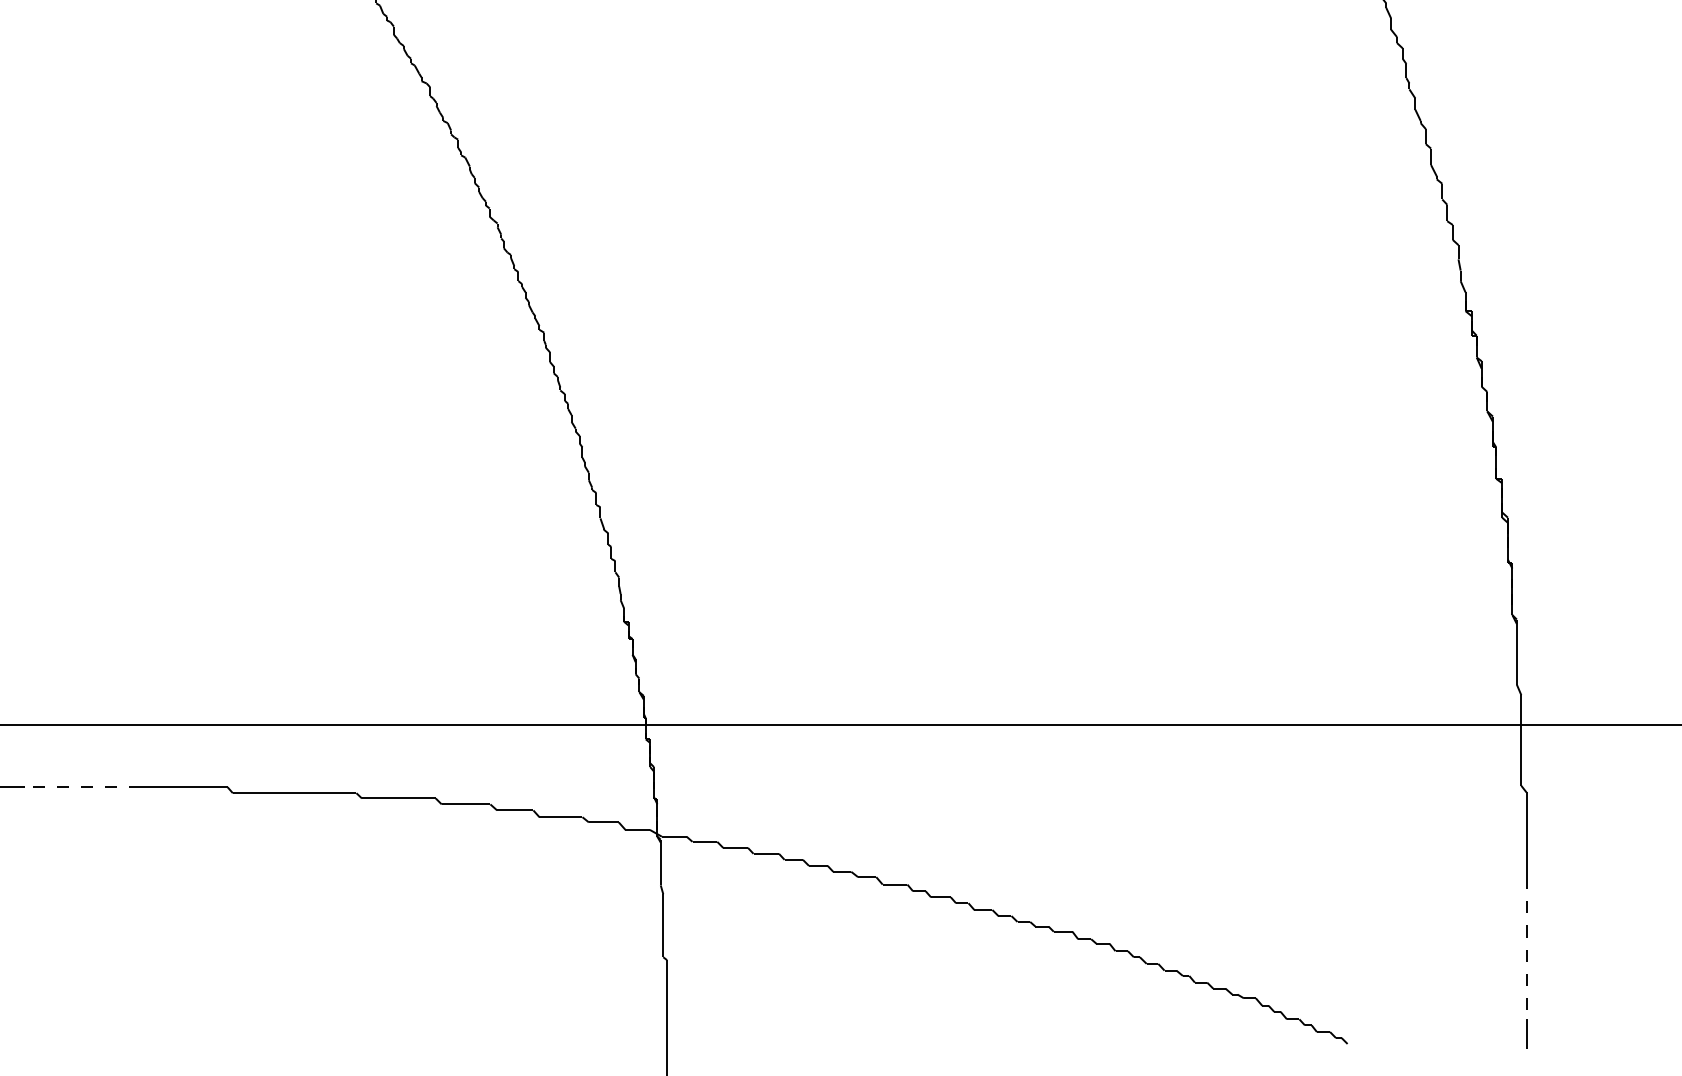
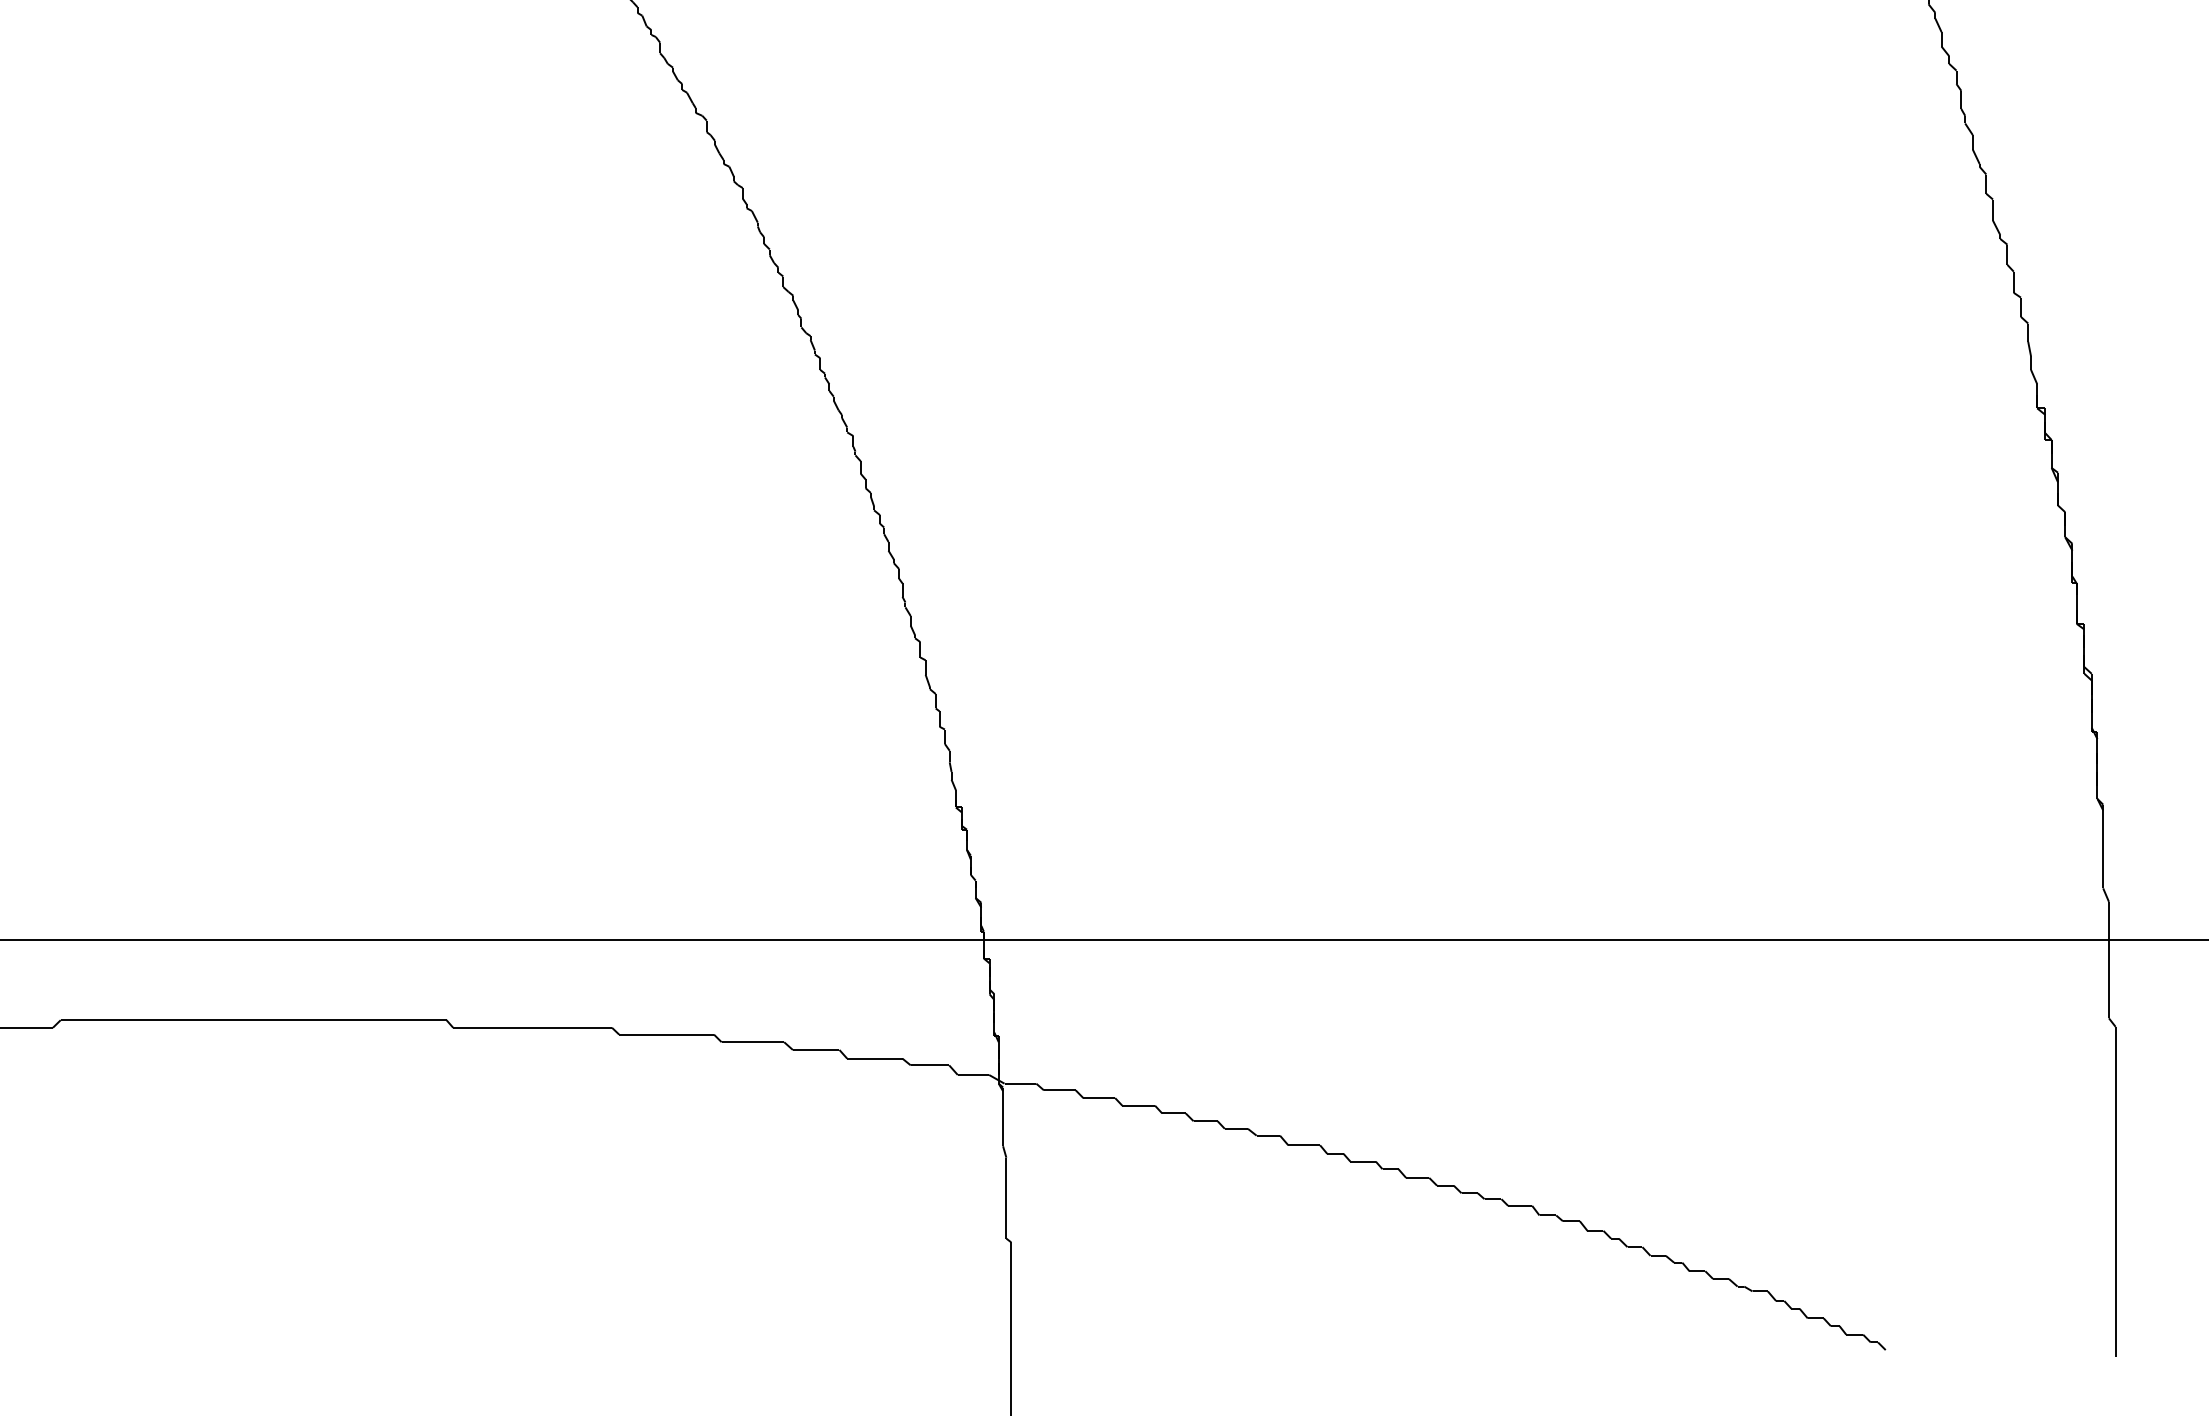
line: (83, 787) -> (261, 1020), dashed -> solid
line: (1526, 947) -> (2115, 1226), dashed -> solid

